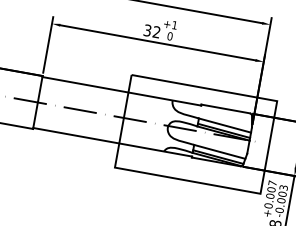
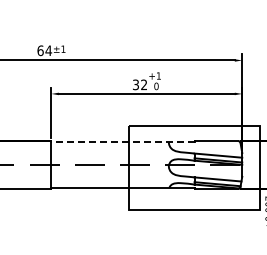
line: (122, 90) -> (123, 141), solid -> dashed

